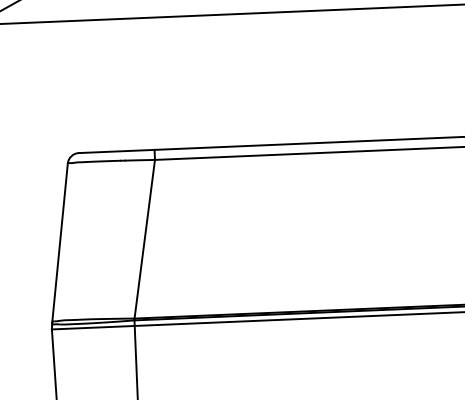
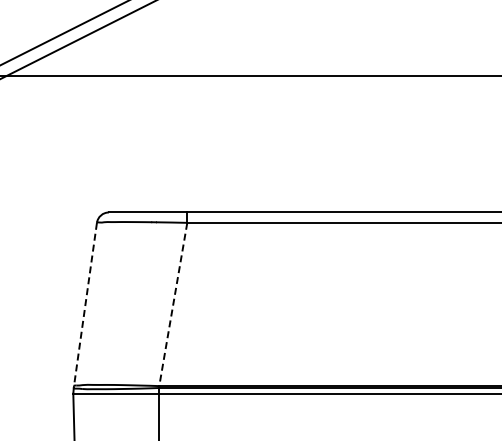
line: (144, 239) -> (173, 304), solid -> dashed
line: (60, 242) -> (85, 304), solid -> dashed

